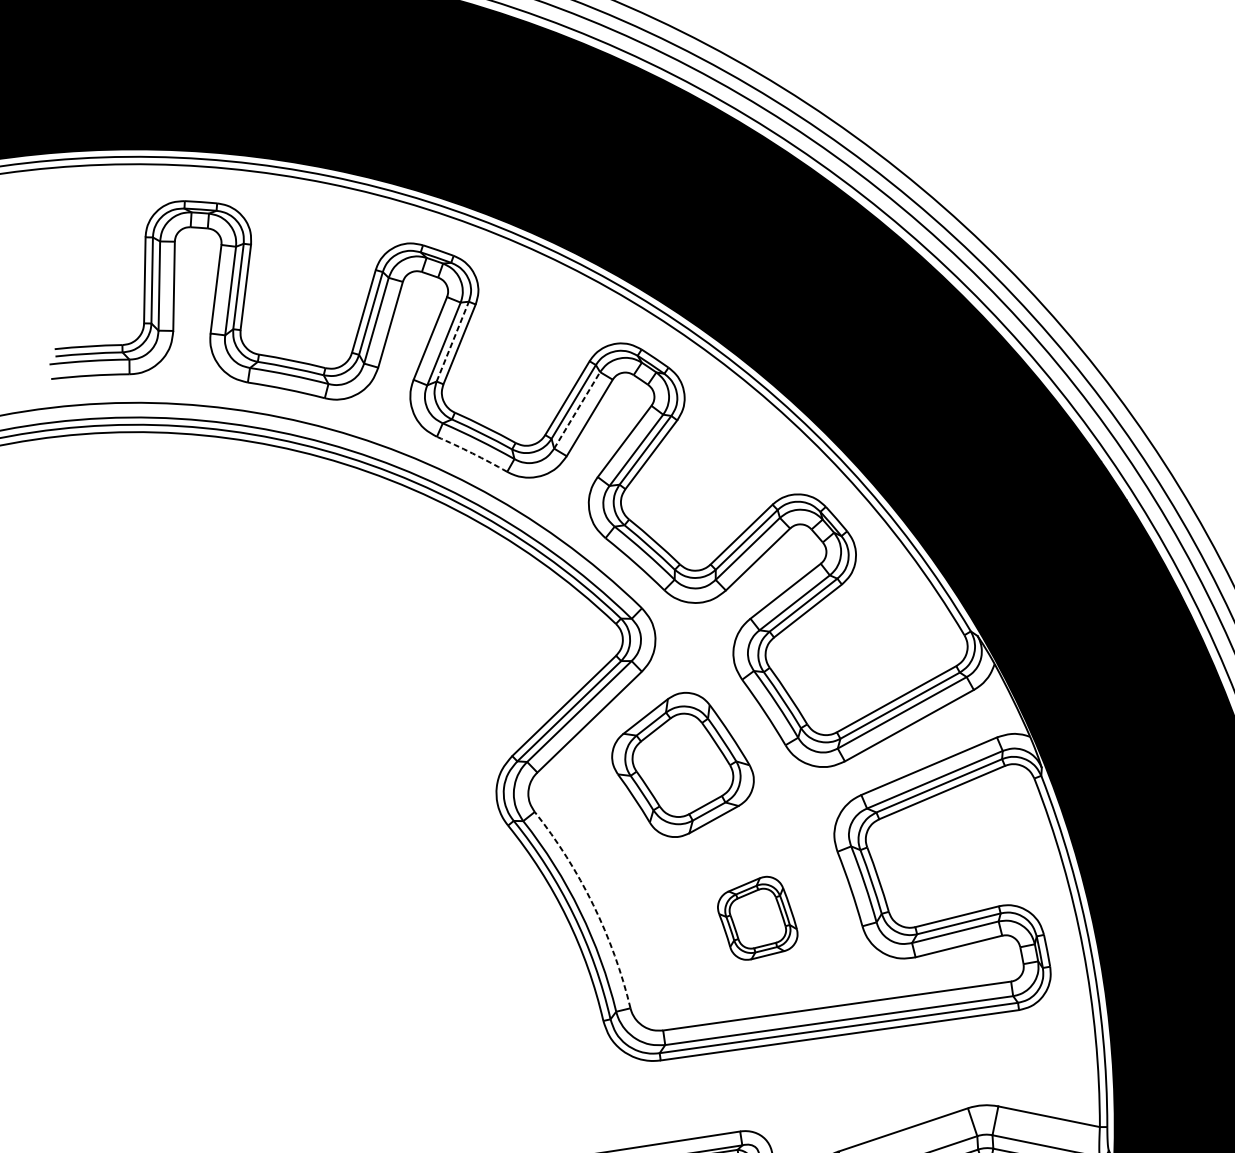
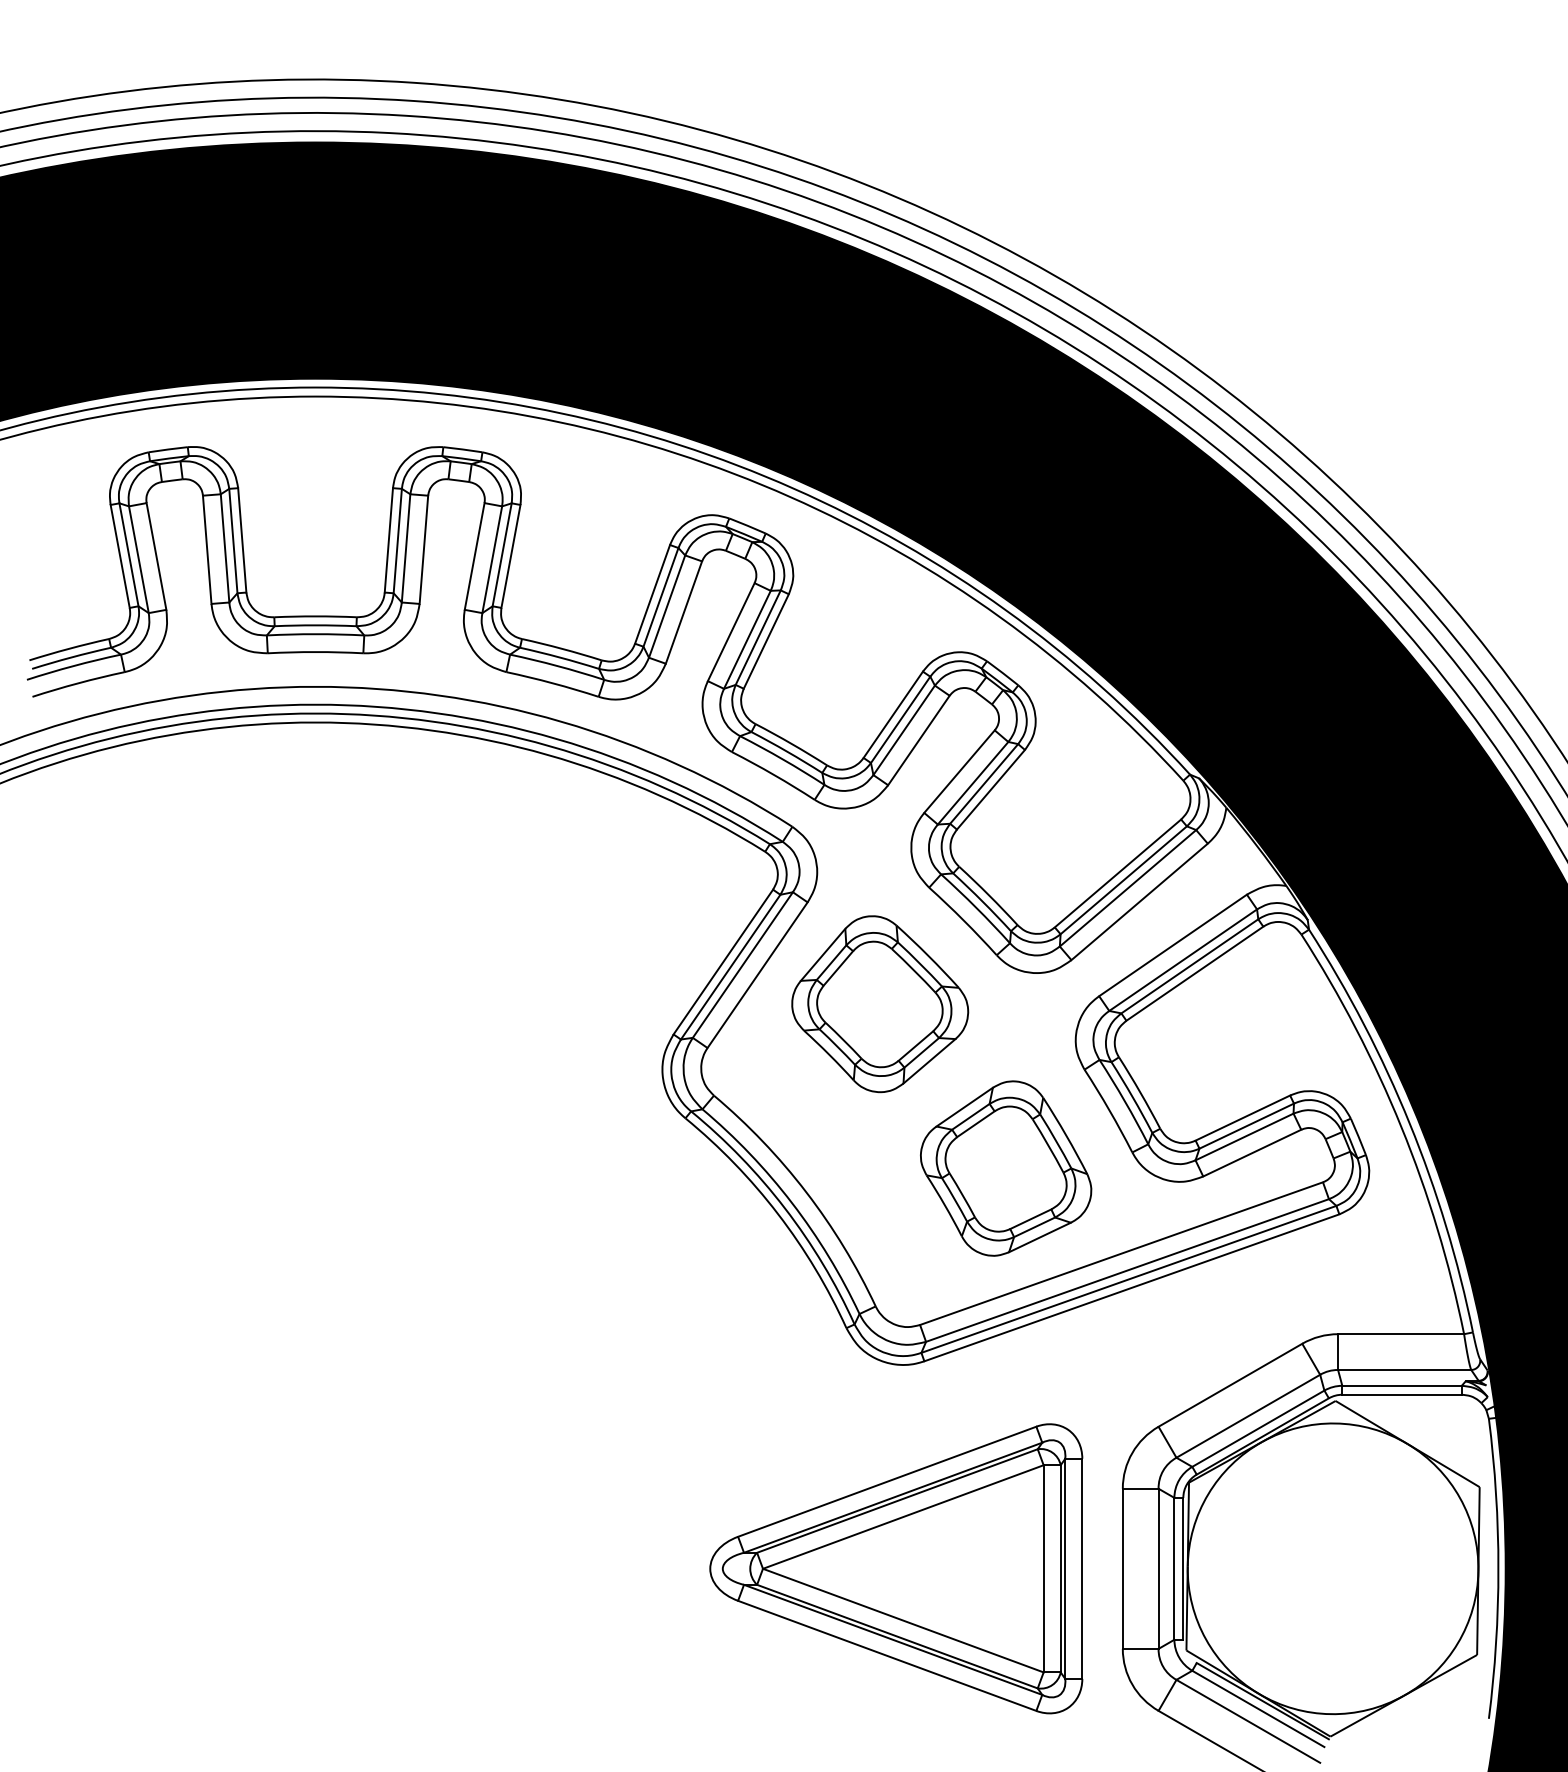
line: (453, 341) -> (502, 554), dashed -> solid
line: (577, 410) -> (667, 606), dashed -> solid
arc: (472, 453) -> (552, 683), dashed -> solid
arc: (593, 905) -> (806, 1192), dashed -> solid
part: (758, 918) -> (1006, 1168), size x1.67

